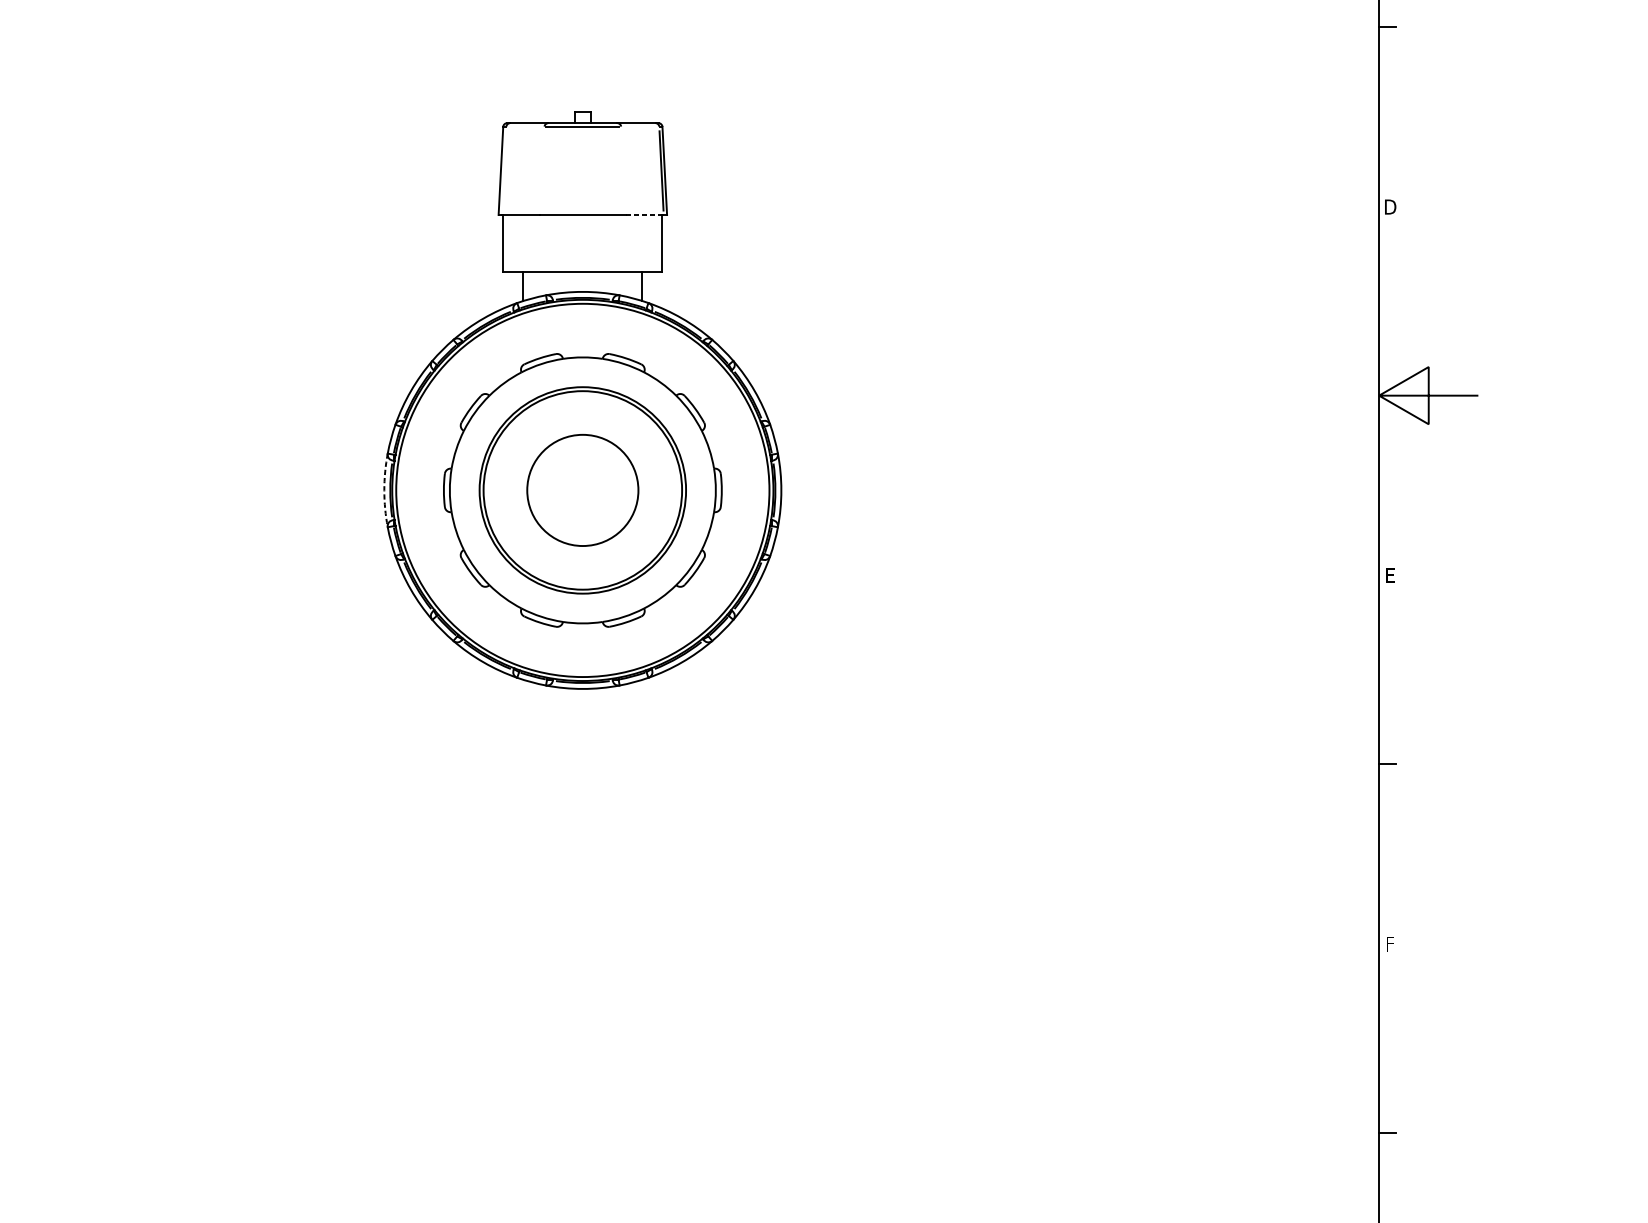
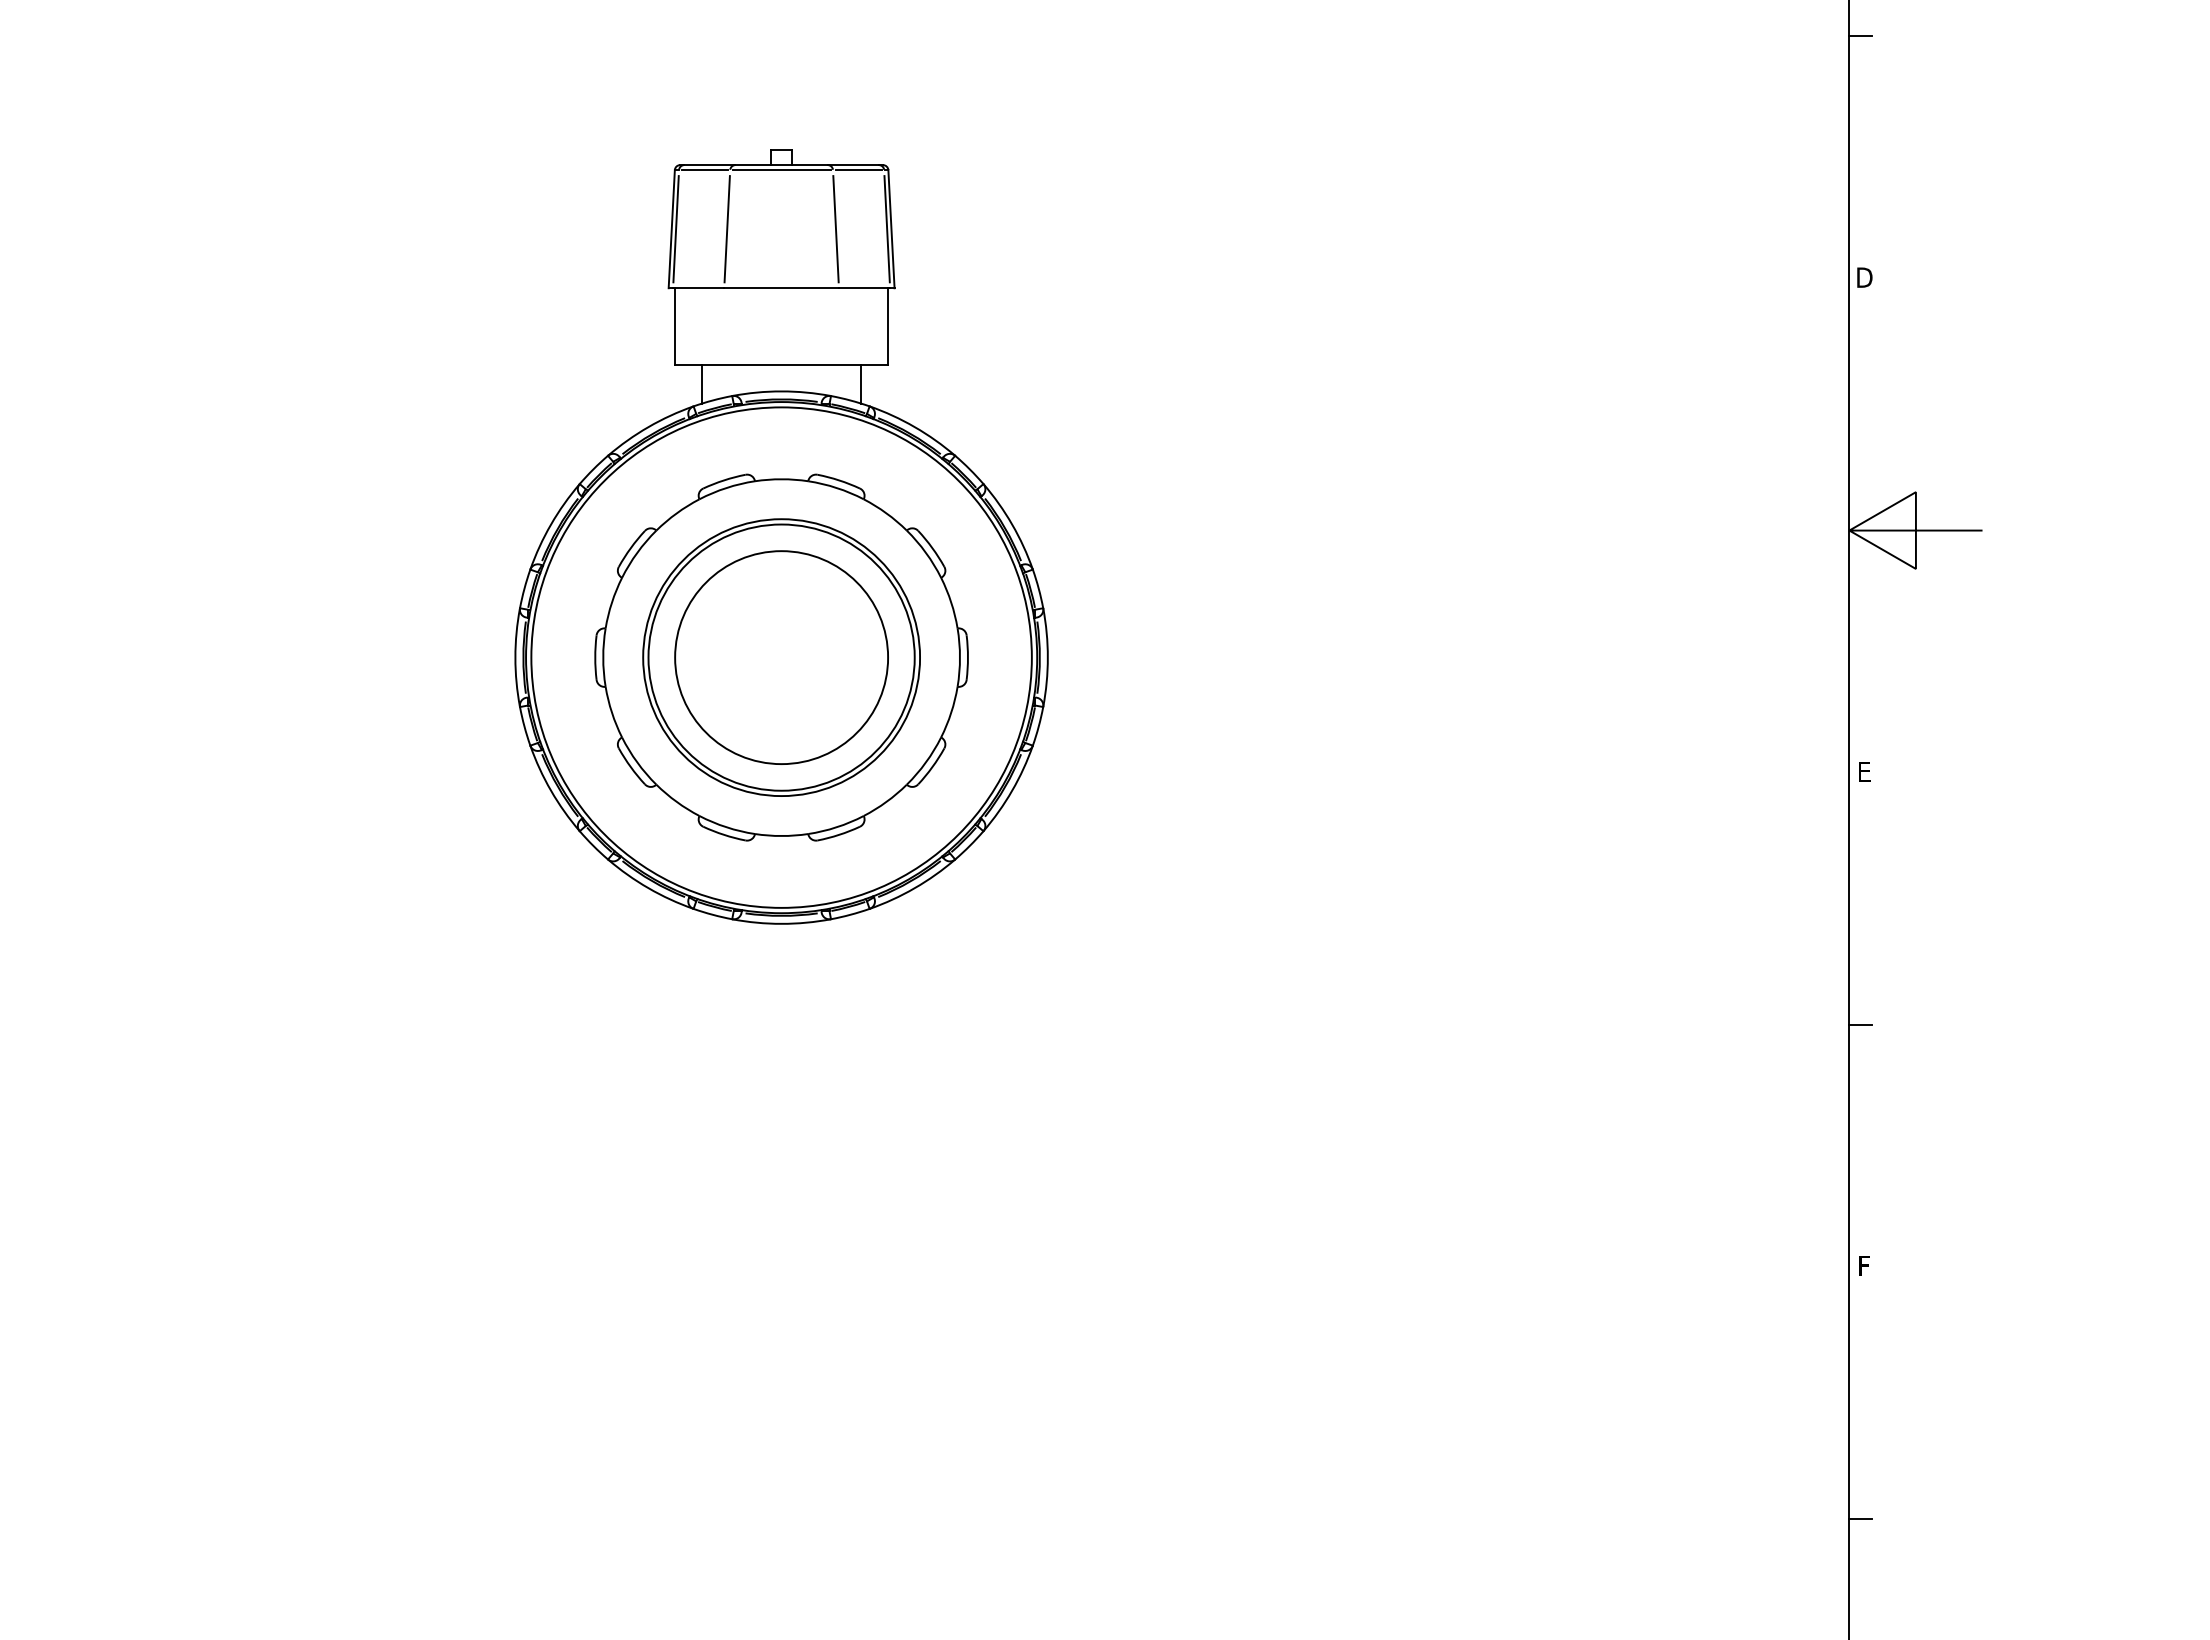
line: (525, 127) -> (704, 170), added
line: (640, 127) -> (858, 170), added
line: (503, 171) -> (675, 229), added
line: (541, 171) -> (726, 229), added
line: (623, 171) -> (835, 229), added
line: (644, 215) -> (864, 288), dashed -> solid
arc: (384, 490) -> (515, 657), dashed -> solid
circle: (582, 490) -> (781, 657), size x1.43

